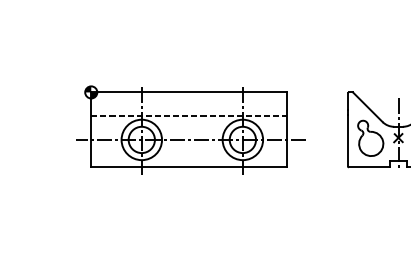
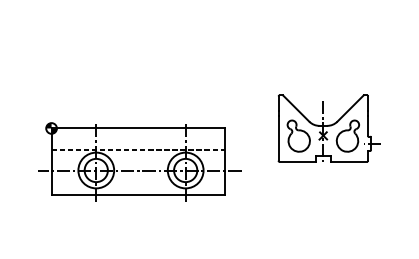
part: (190, 129) -> (139, 161), moved

